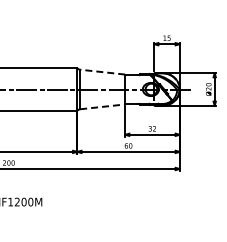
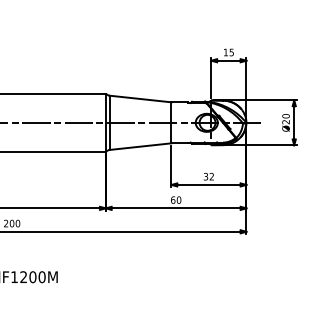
line: (102, 72) -> (140, 99), dashed -> solid
line: (102, 106) -> (140, 146), dashed -> solid

